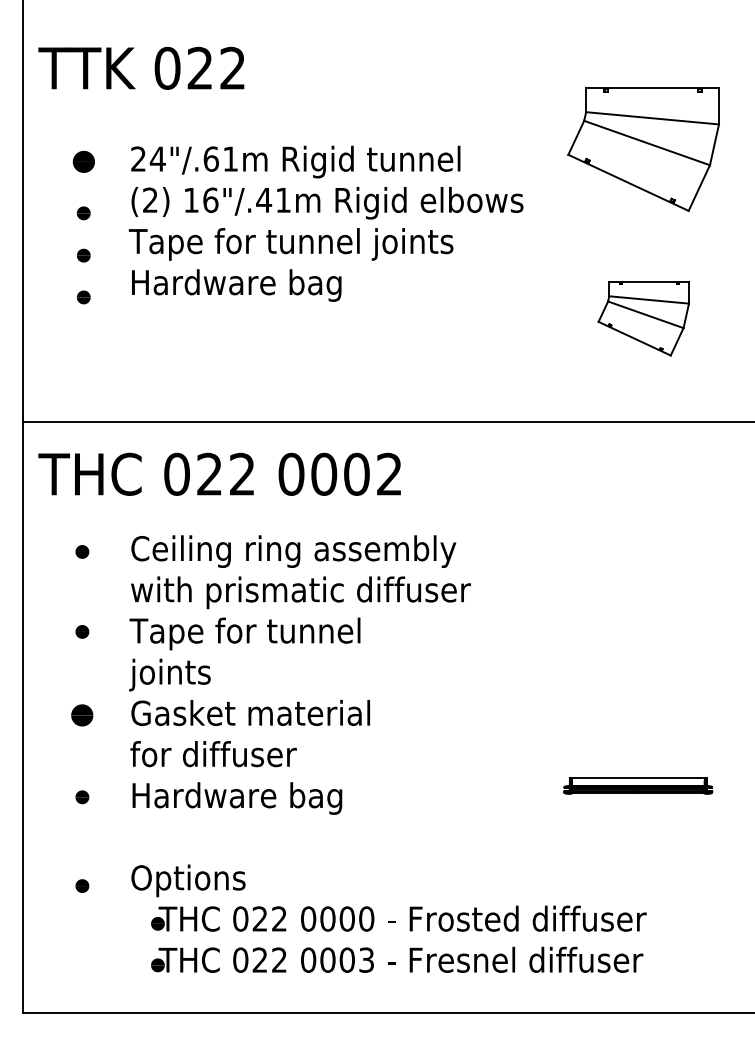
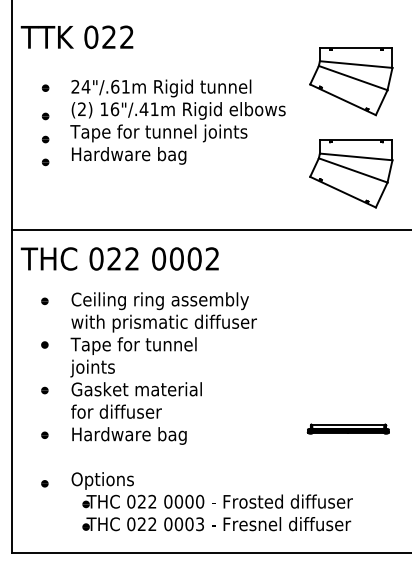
part: (83, 160) -> (45, 87), size x0.62
part: (643, 317) -> (351, 173), size x1.67
part: (81, 715) -> (44, 390), size x0.62

